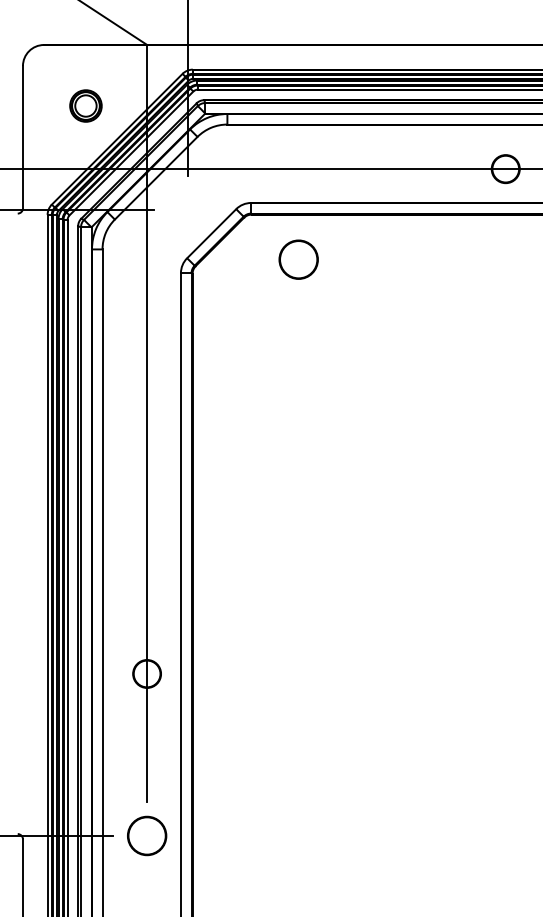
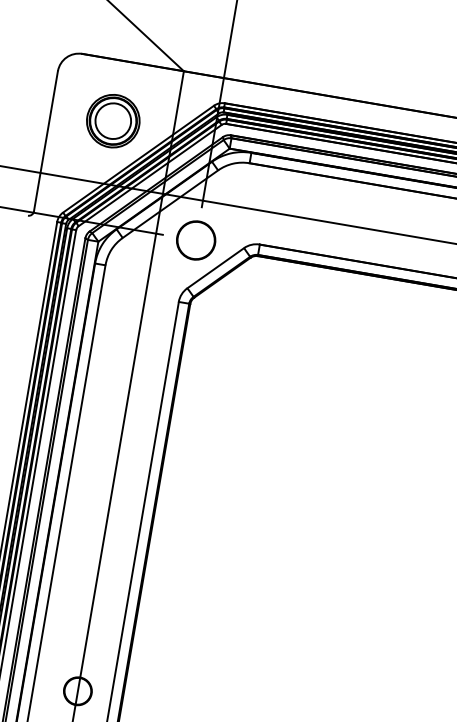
part: (85, 105) -> (112, 120), size x1.67
circle: (298, 259) -> (195, 240), moved

